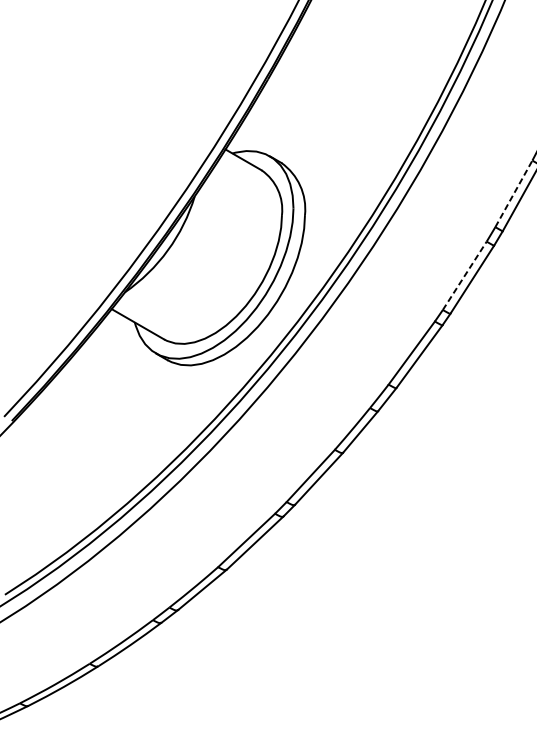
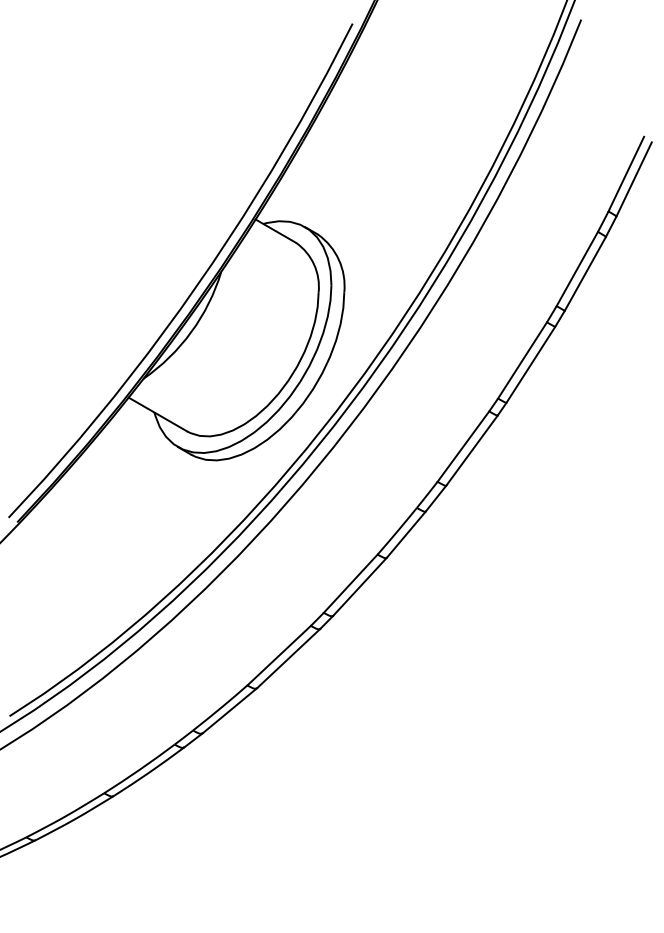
line: (514, 193) -> (577, 268), dashed -> solid
line: (464, 275) -> (522, 360), dashed -> solid

